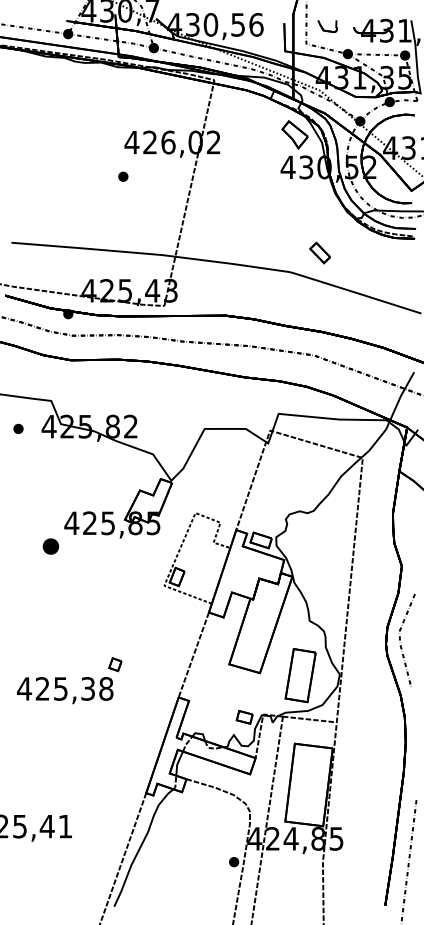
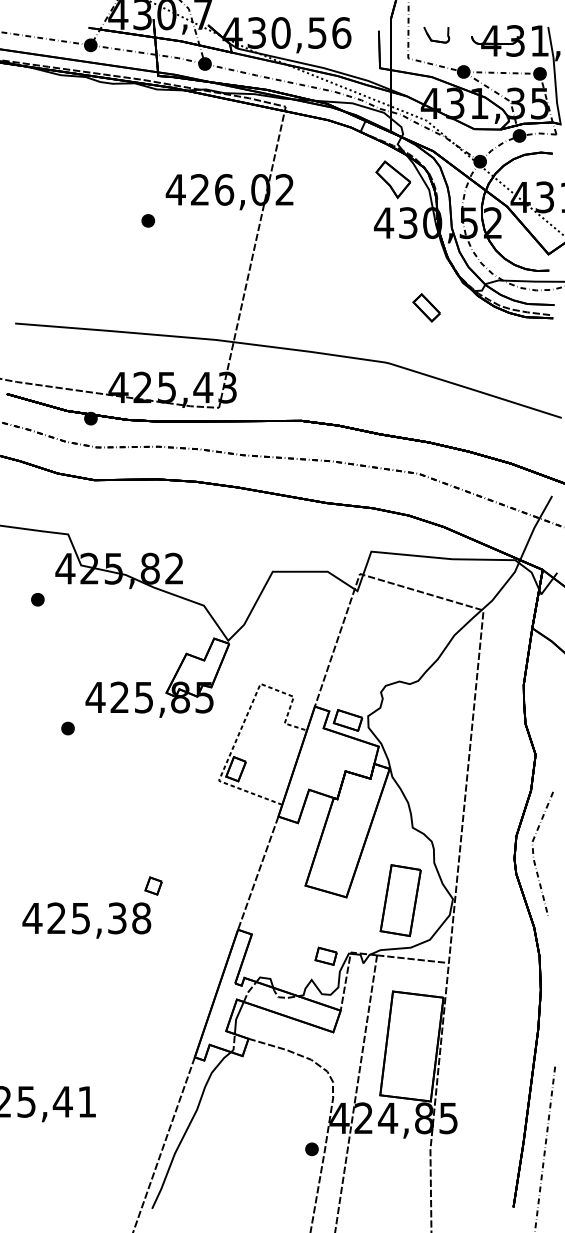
part: (123, 176) -> (148, 220), moved
part: (319, 252) -> (425, 307), moved
part: (18, 428) -> (37, 599), moved
part: (51, 546) -> (68, 728), size x0.62

